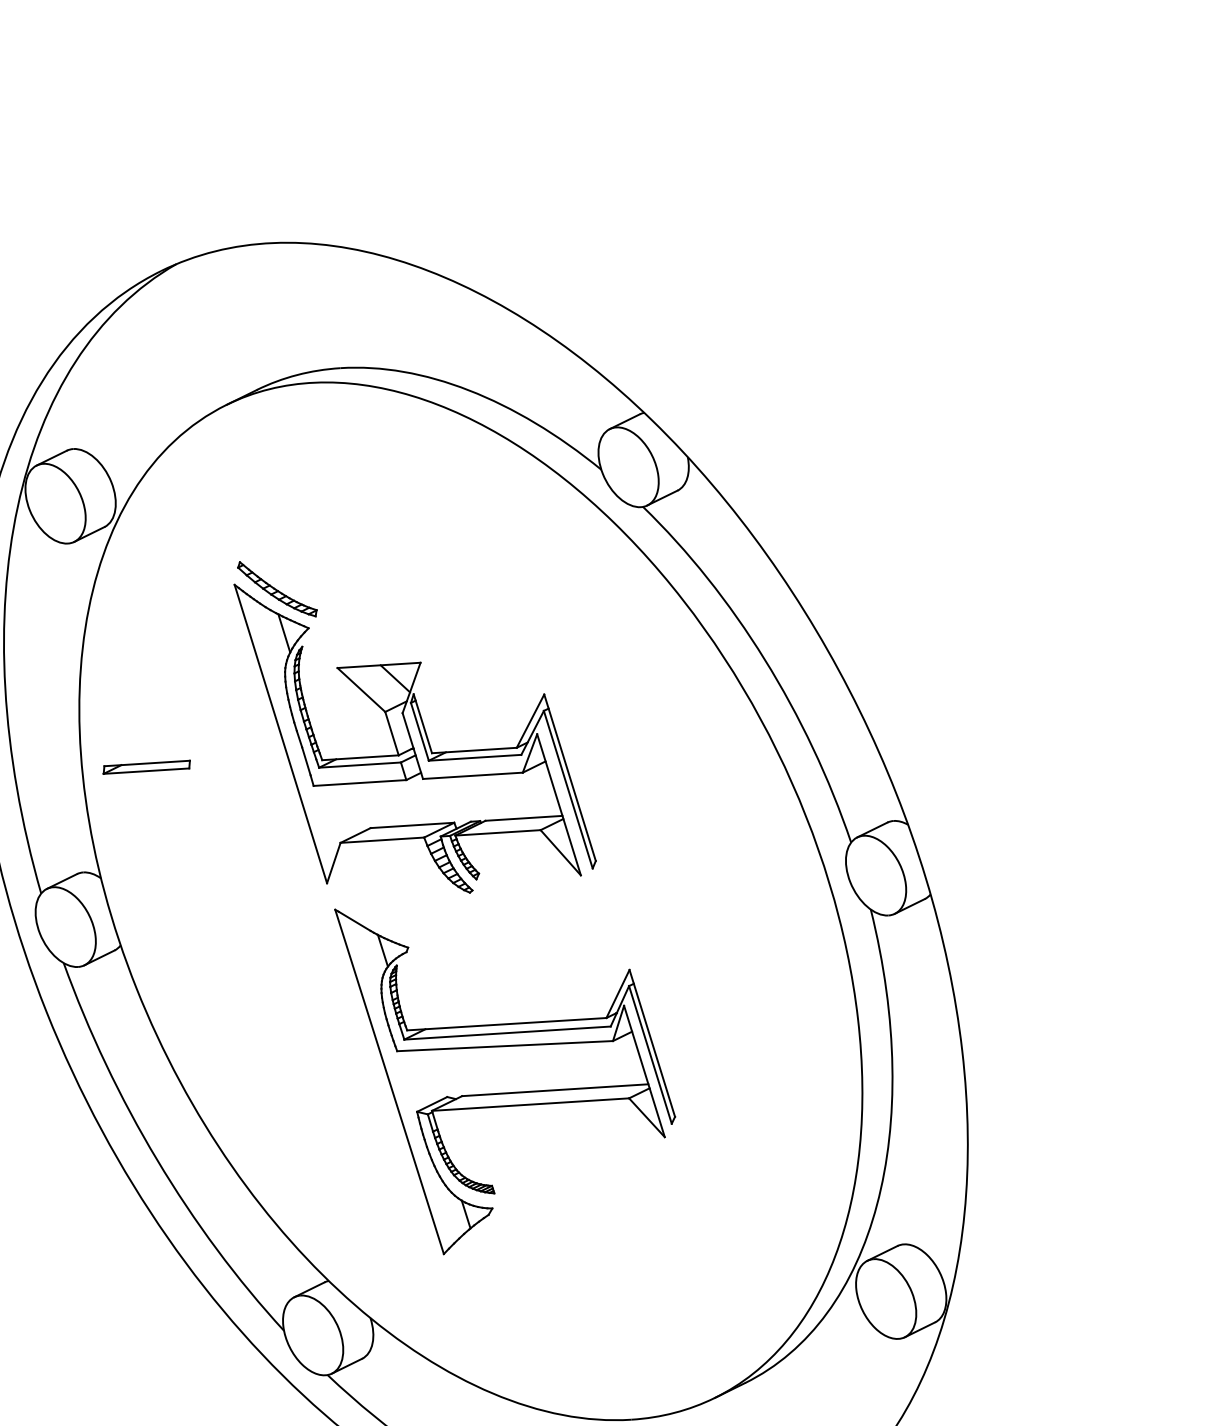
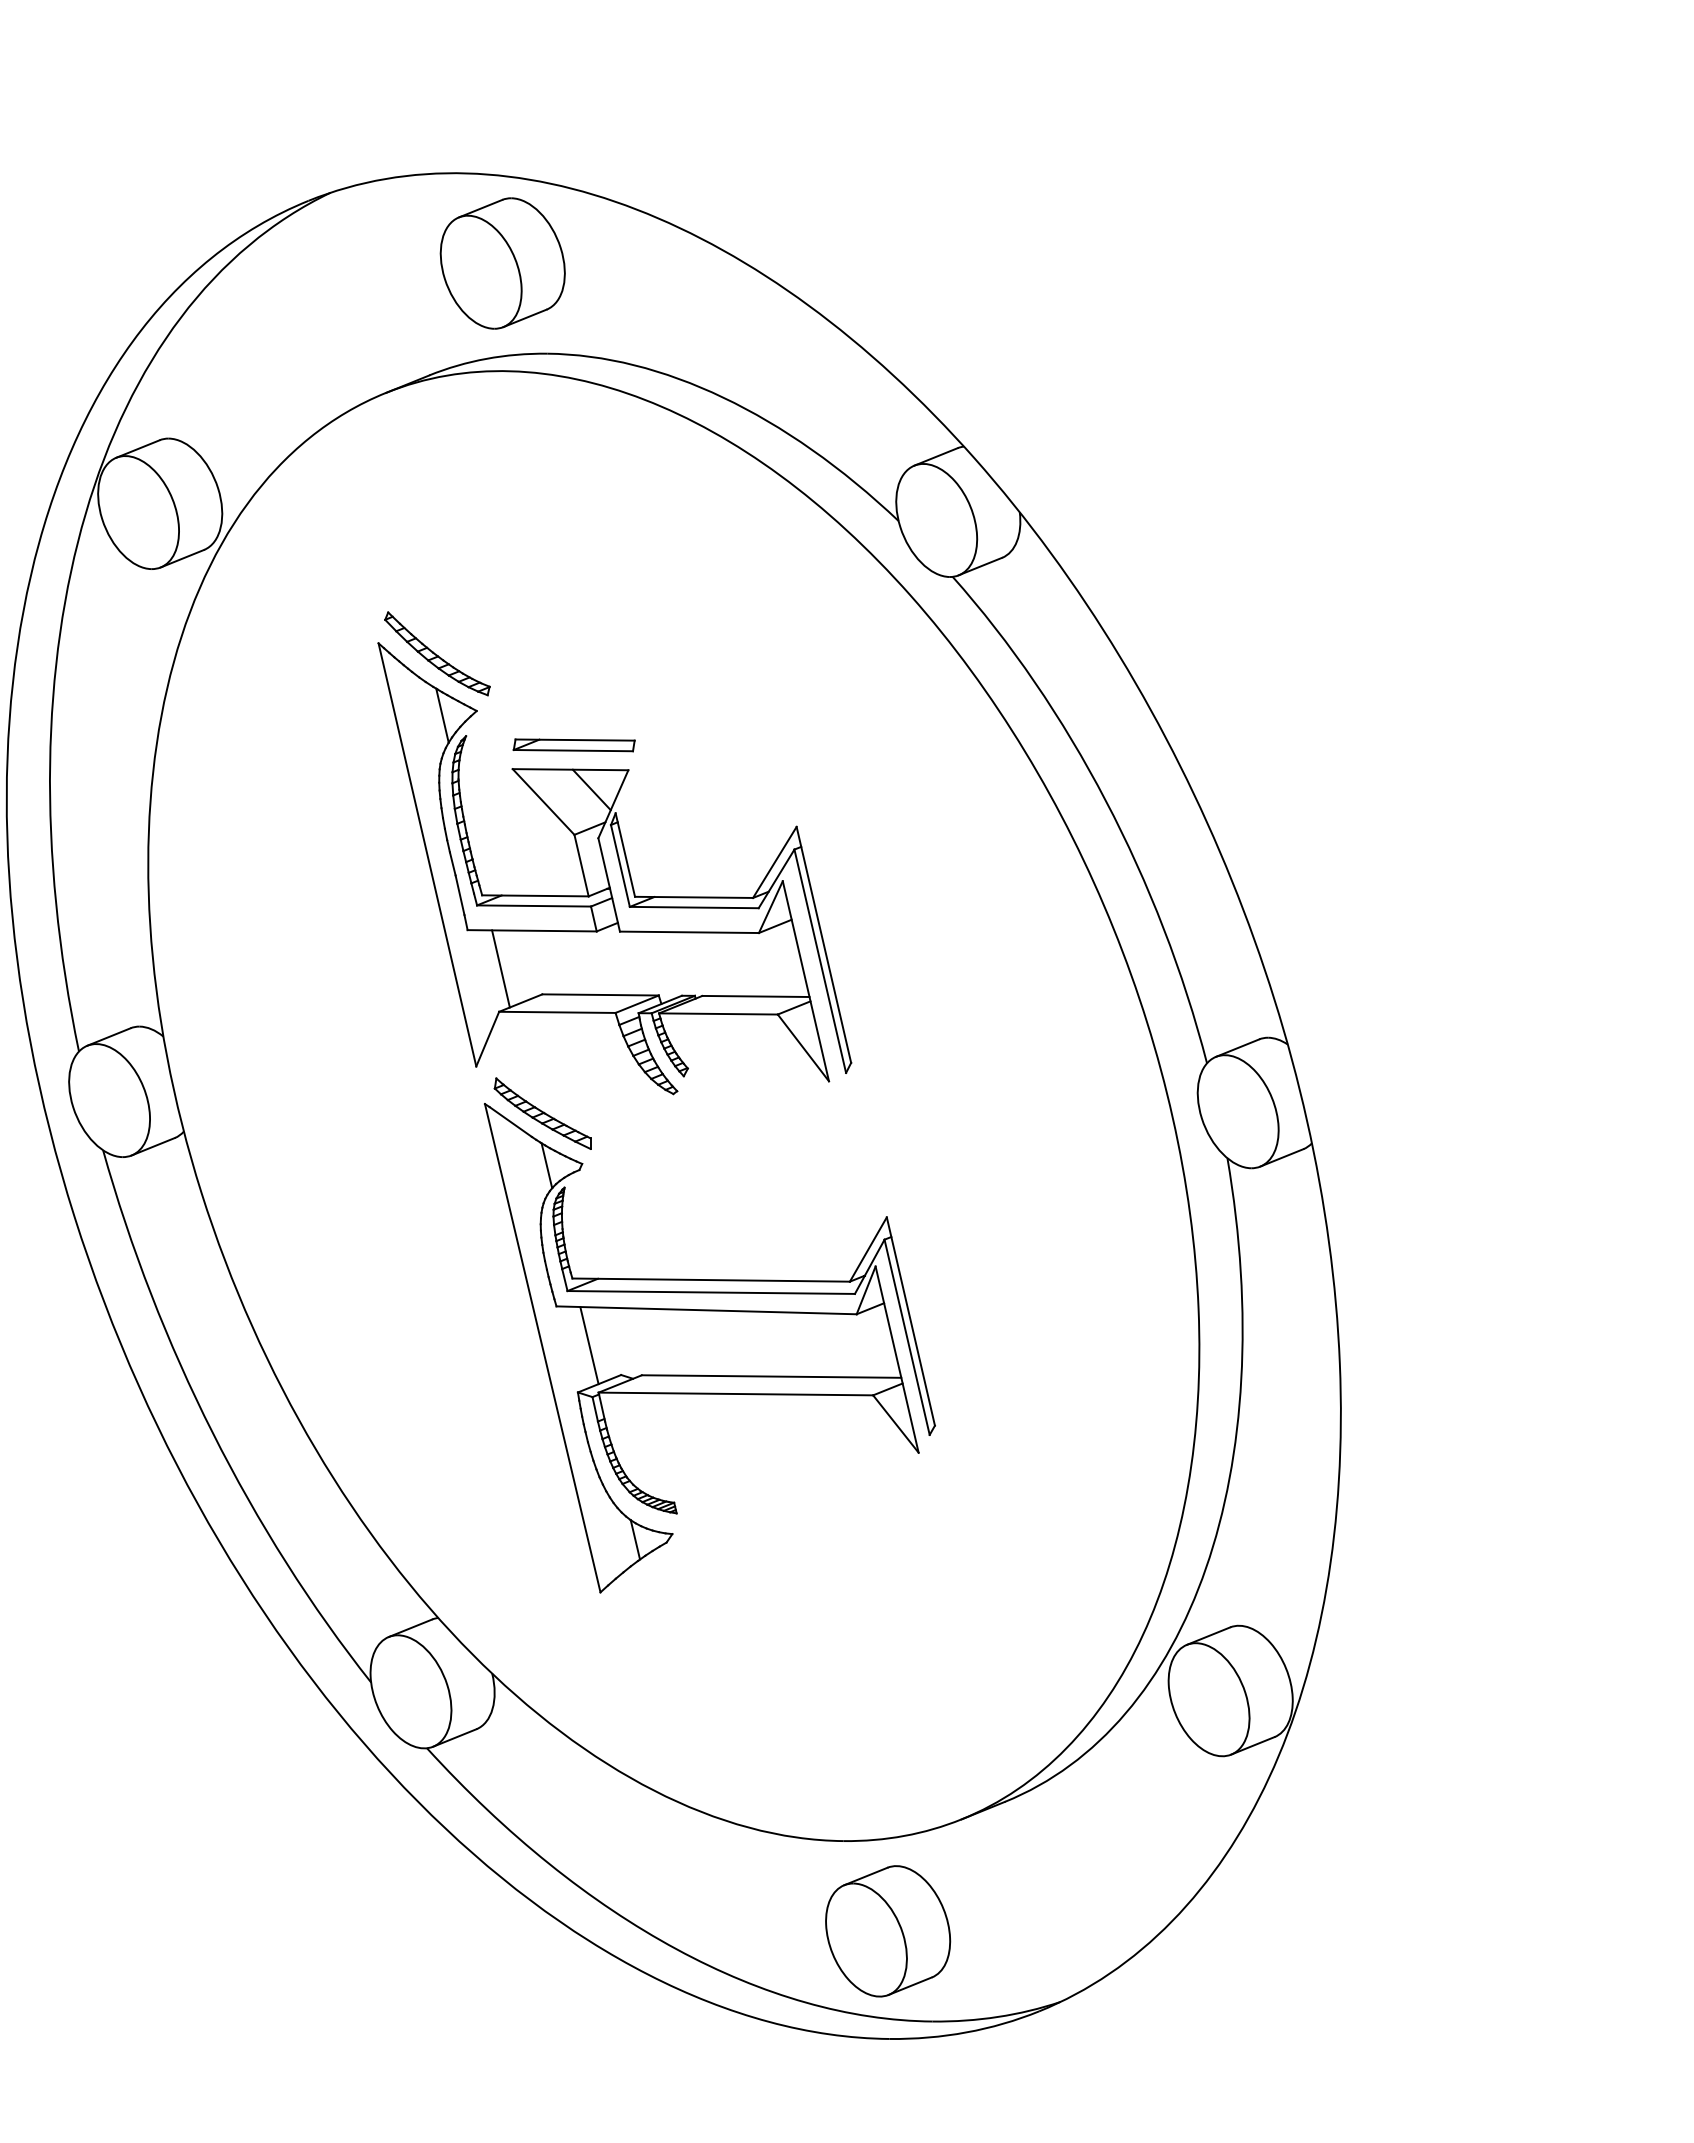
part: (303, 305) -> (502, 263), added
part: (146, 767) -> (573, 745), moved
line: (339, 811) -> (500, 968), added
part: (377, 913) -> (542, 1113), added
line: (422, 1077) -> (589, 1345), added

